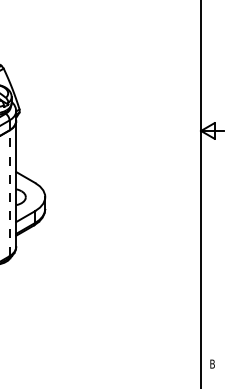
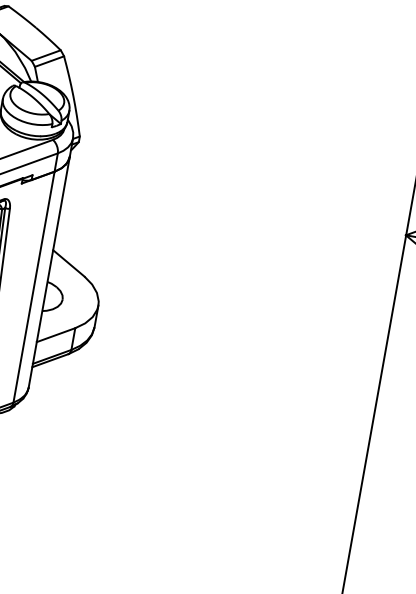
line: (9, 188) -> (35, 278), dashed -> solid

